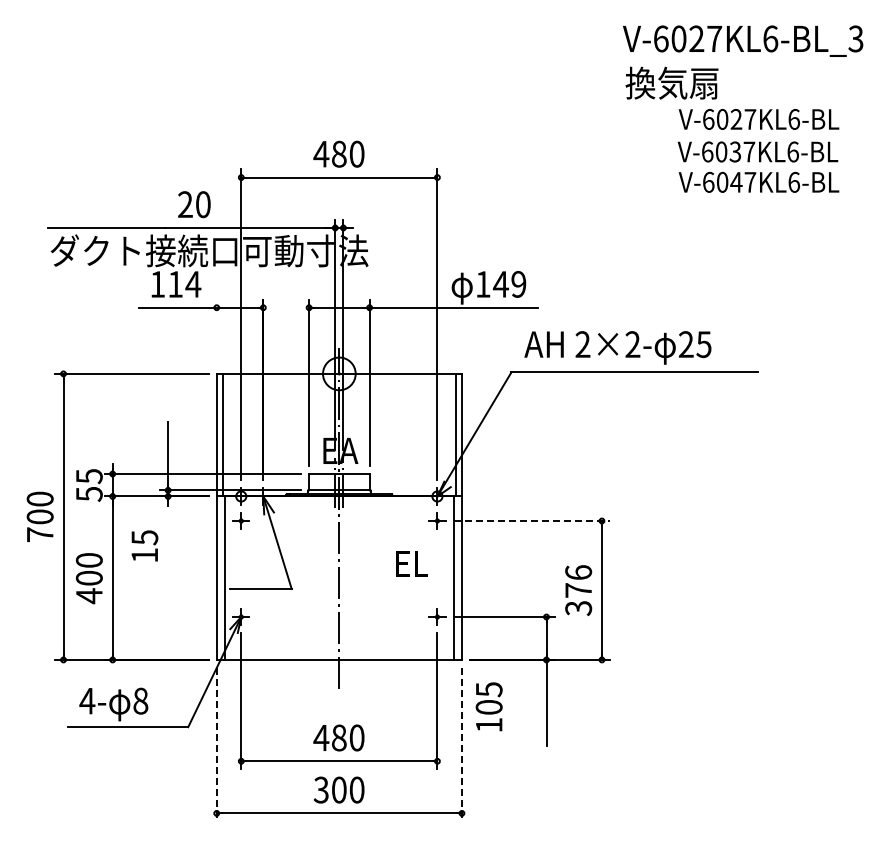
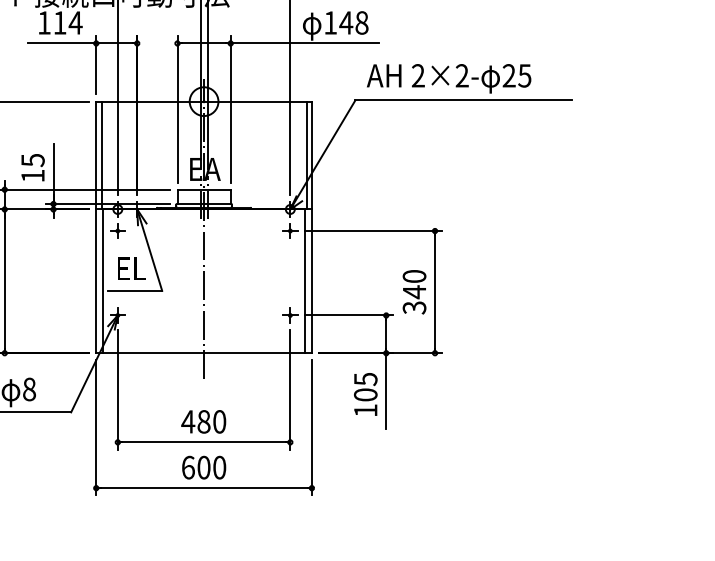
text: (518, 284) -> (361, 23), 149 -> 148
line: (216, 332) -> (96, 65), added
line: (532, 521) -> (373, 231), dashed -> solid
text: (144, 545) -> (32, 167), moved
text: (411, 563) -> (131, 268), moved
text: (578, 581) -> (414, 284), 376 -> 340
text: (488, 706) -> (365, 394), moved
line: (216, 744) -> (96, 427), dashed -> solid
line: (461, 744) -> (311, 427), dashed -> solid
text: (320, 789) -> (187, 467), 300 -> 600

